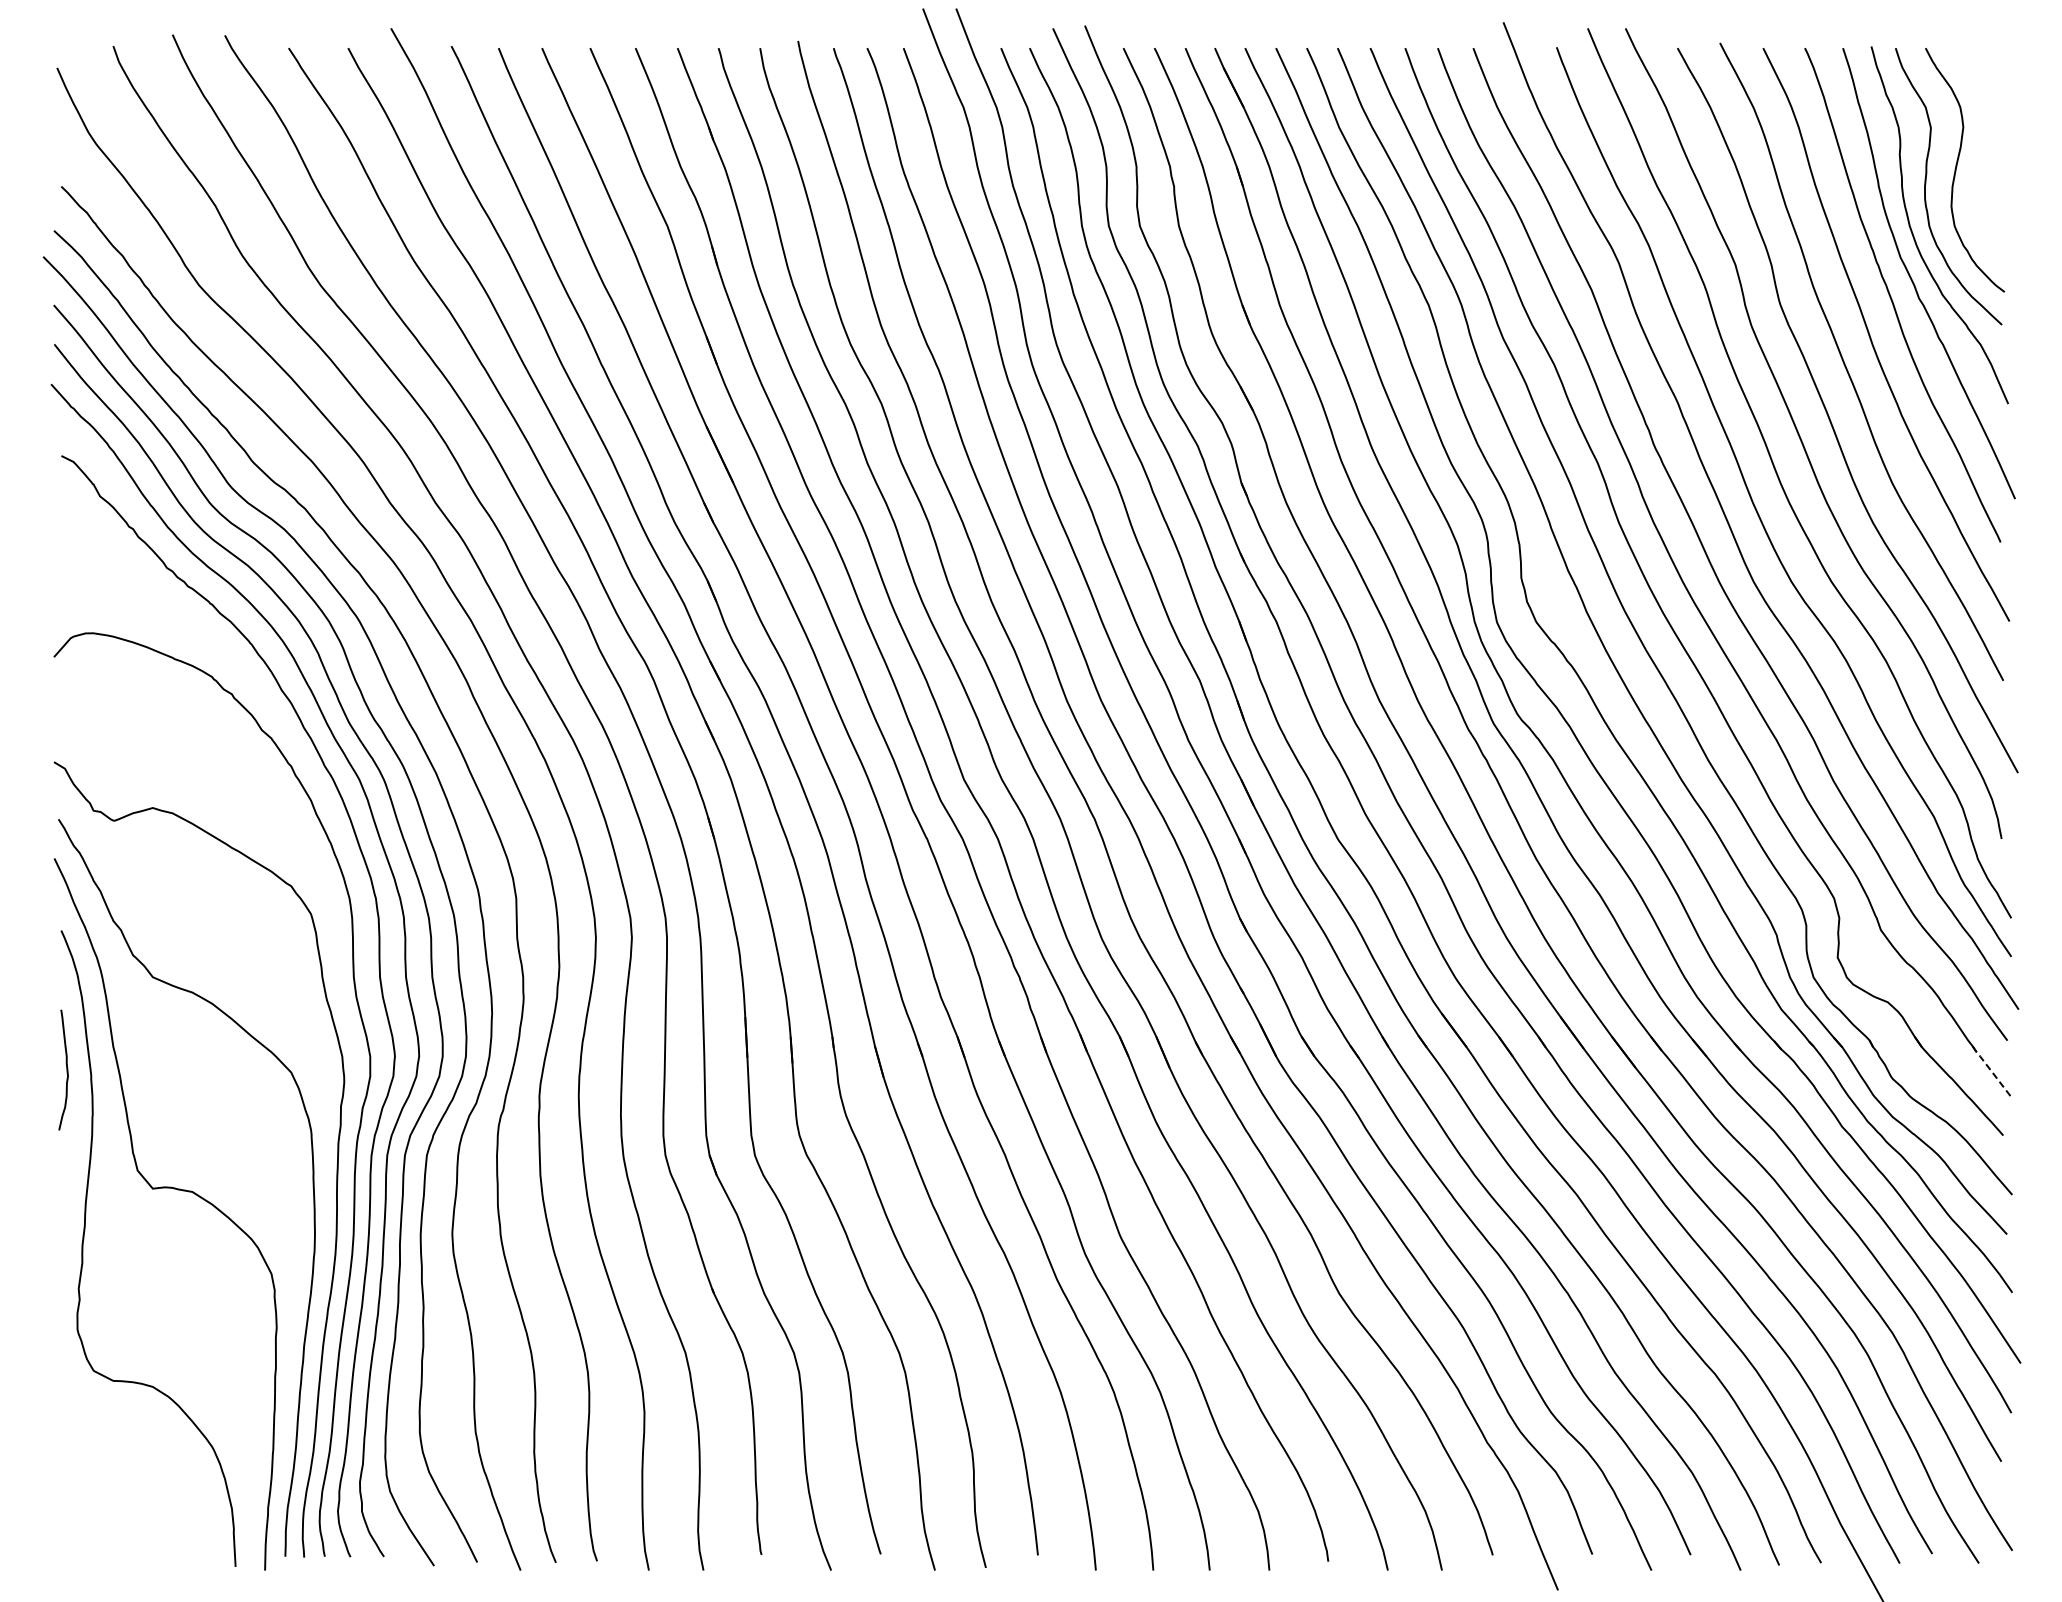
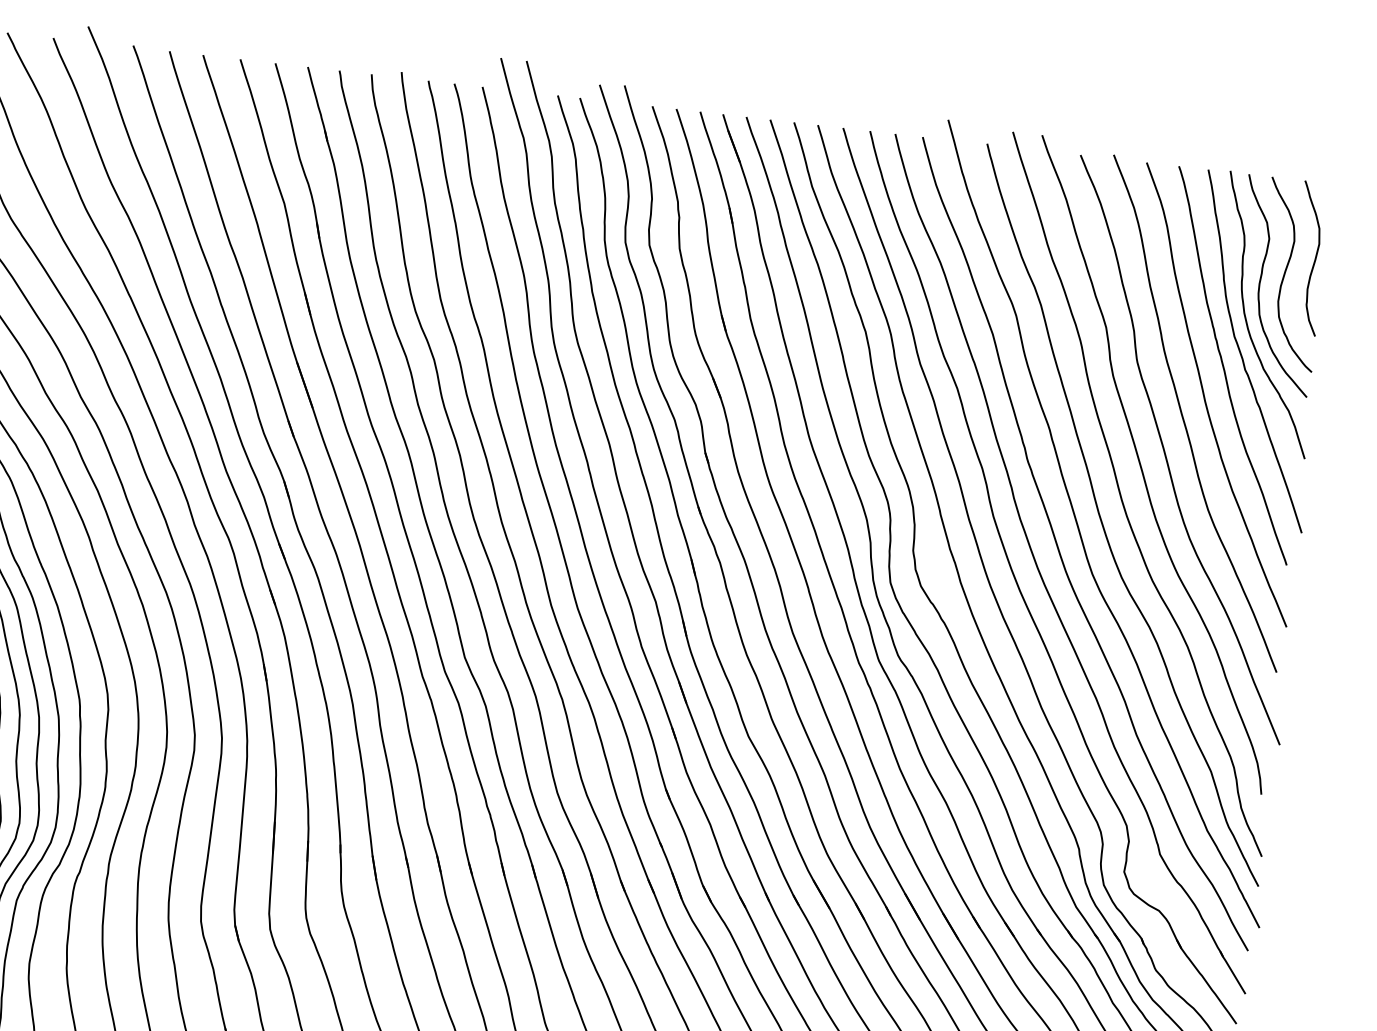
curve: (1991, 148) -> (1314, 260), added
line: (1989, 1069) -> (1231, 971), dashed -> solid

